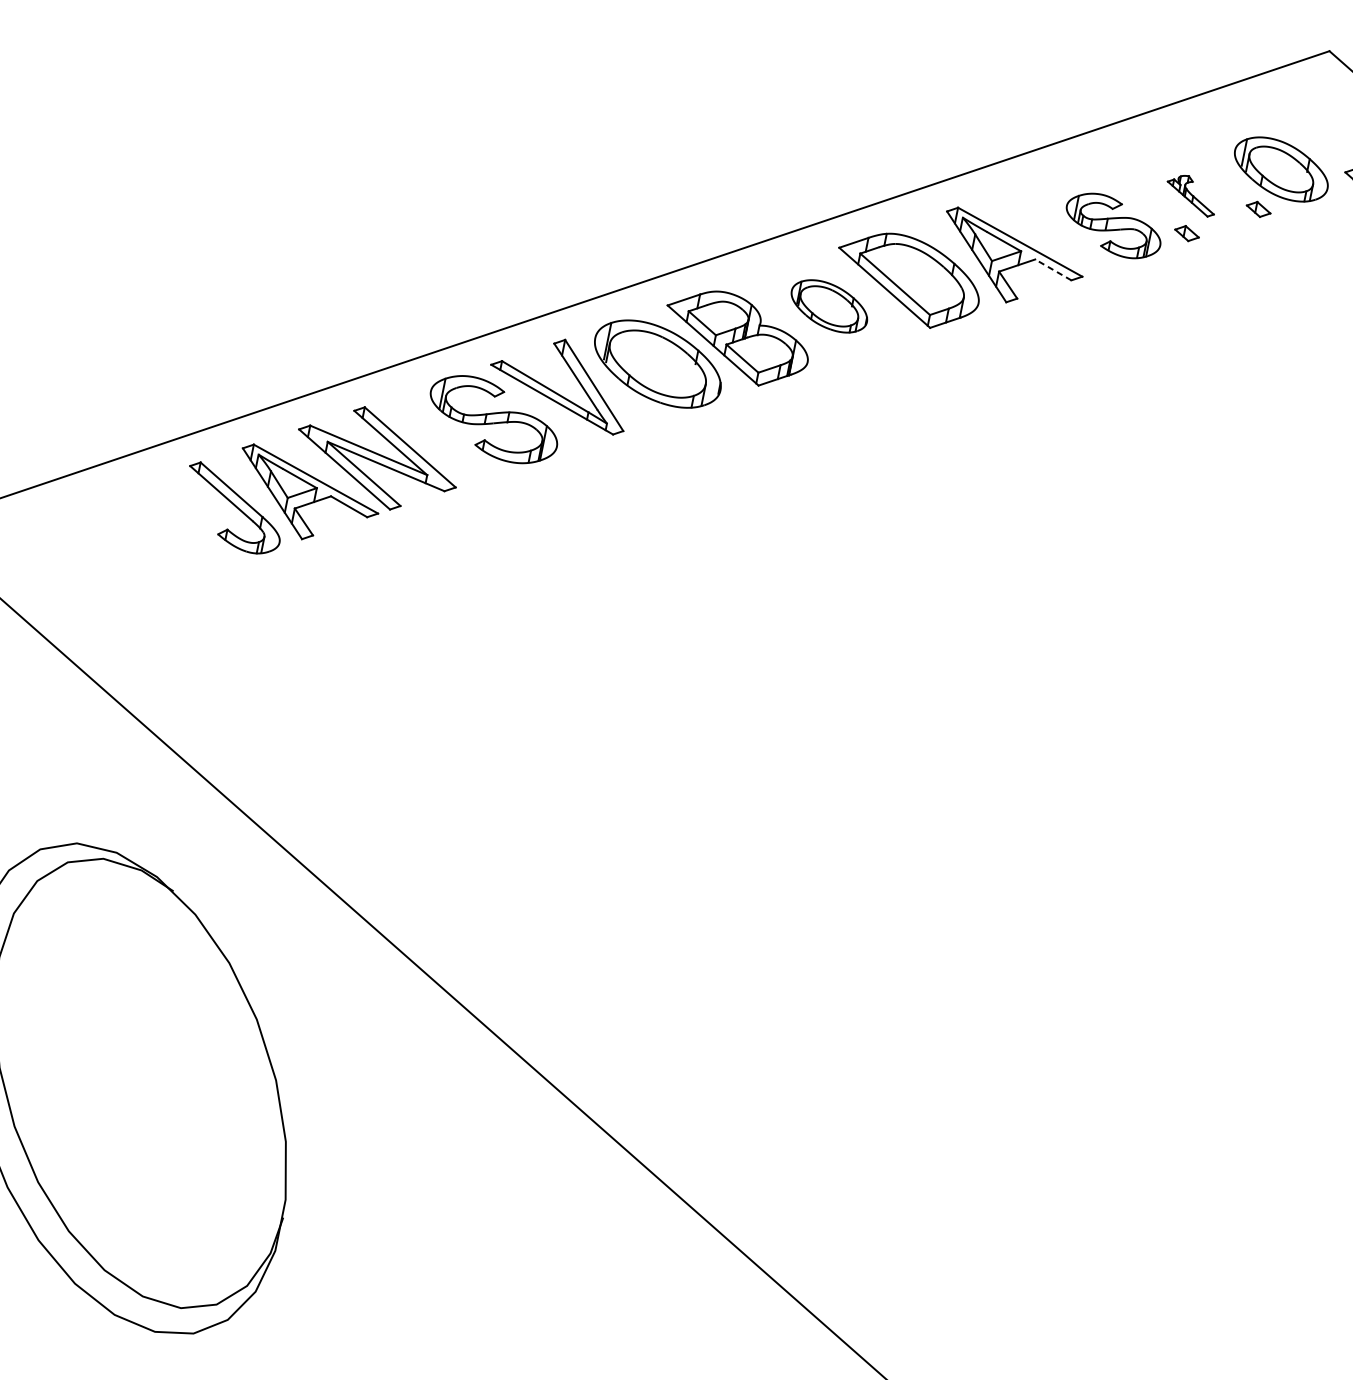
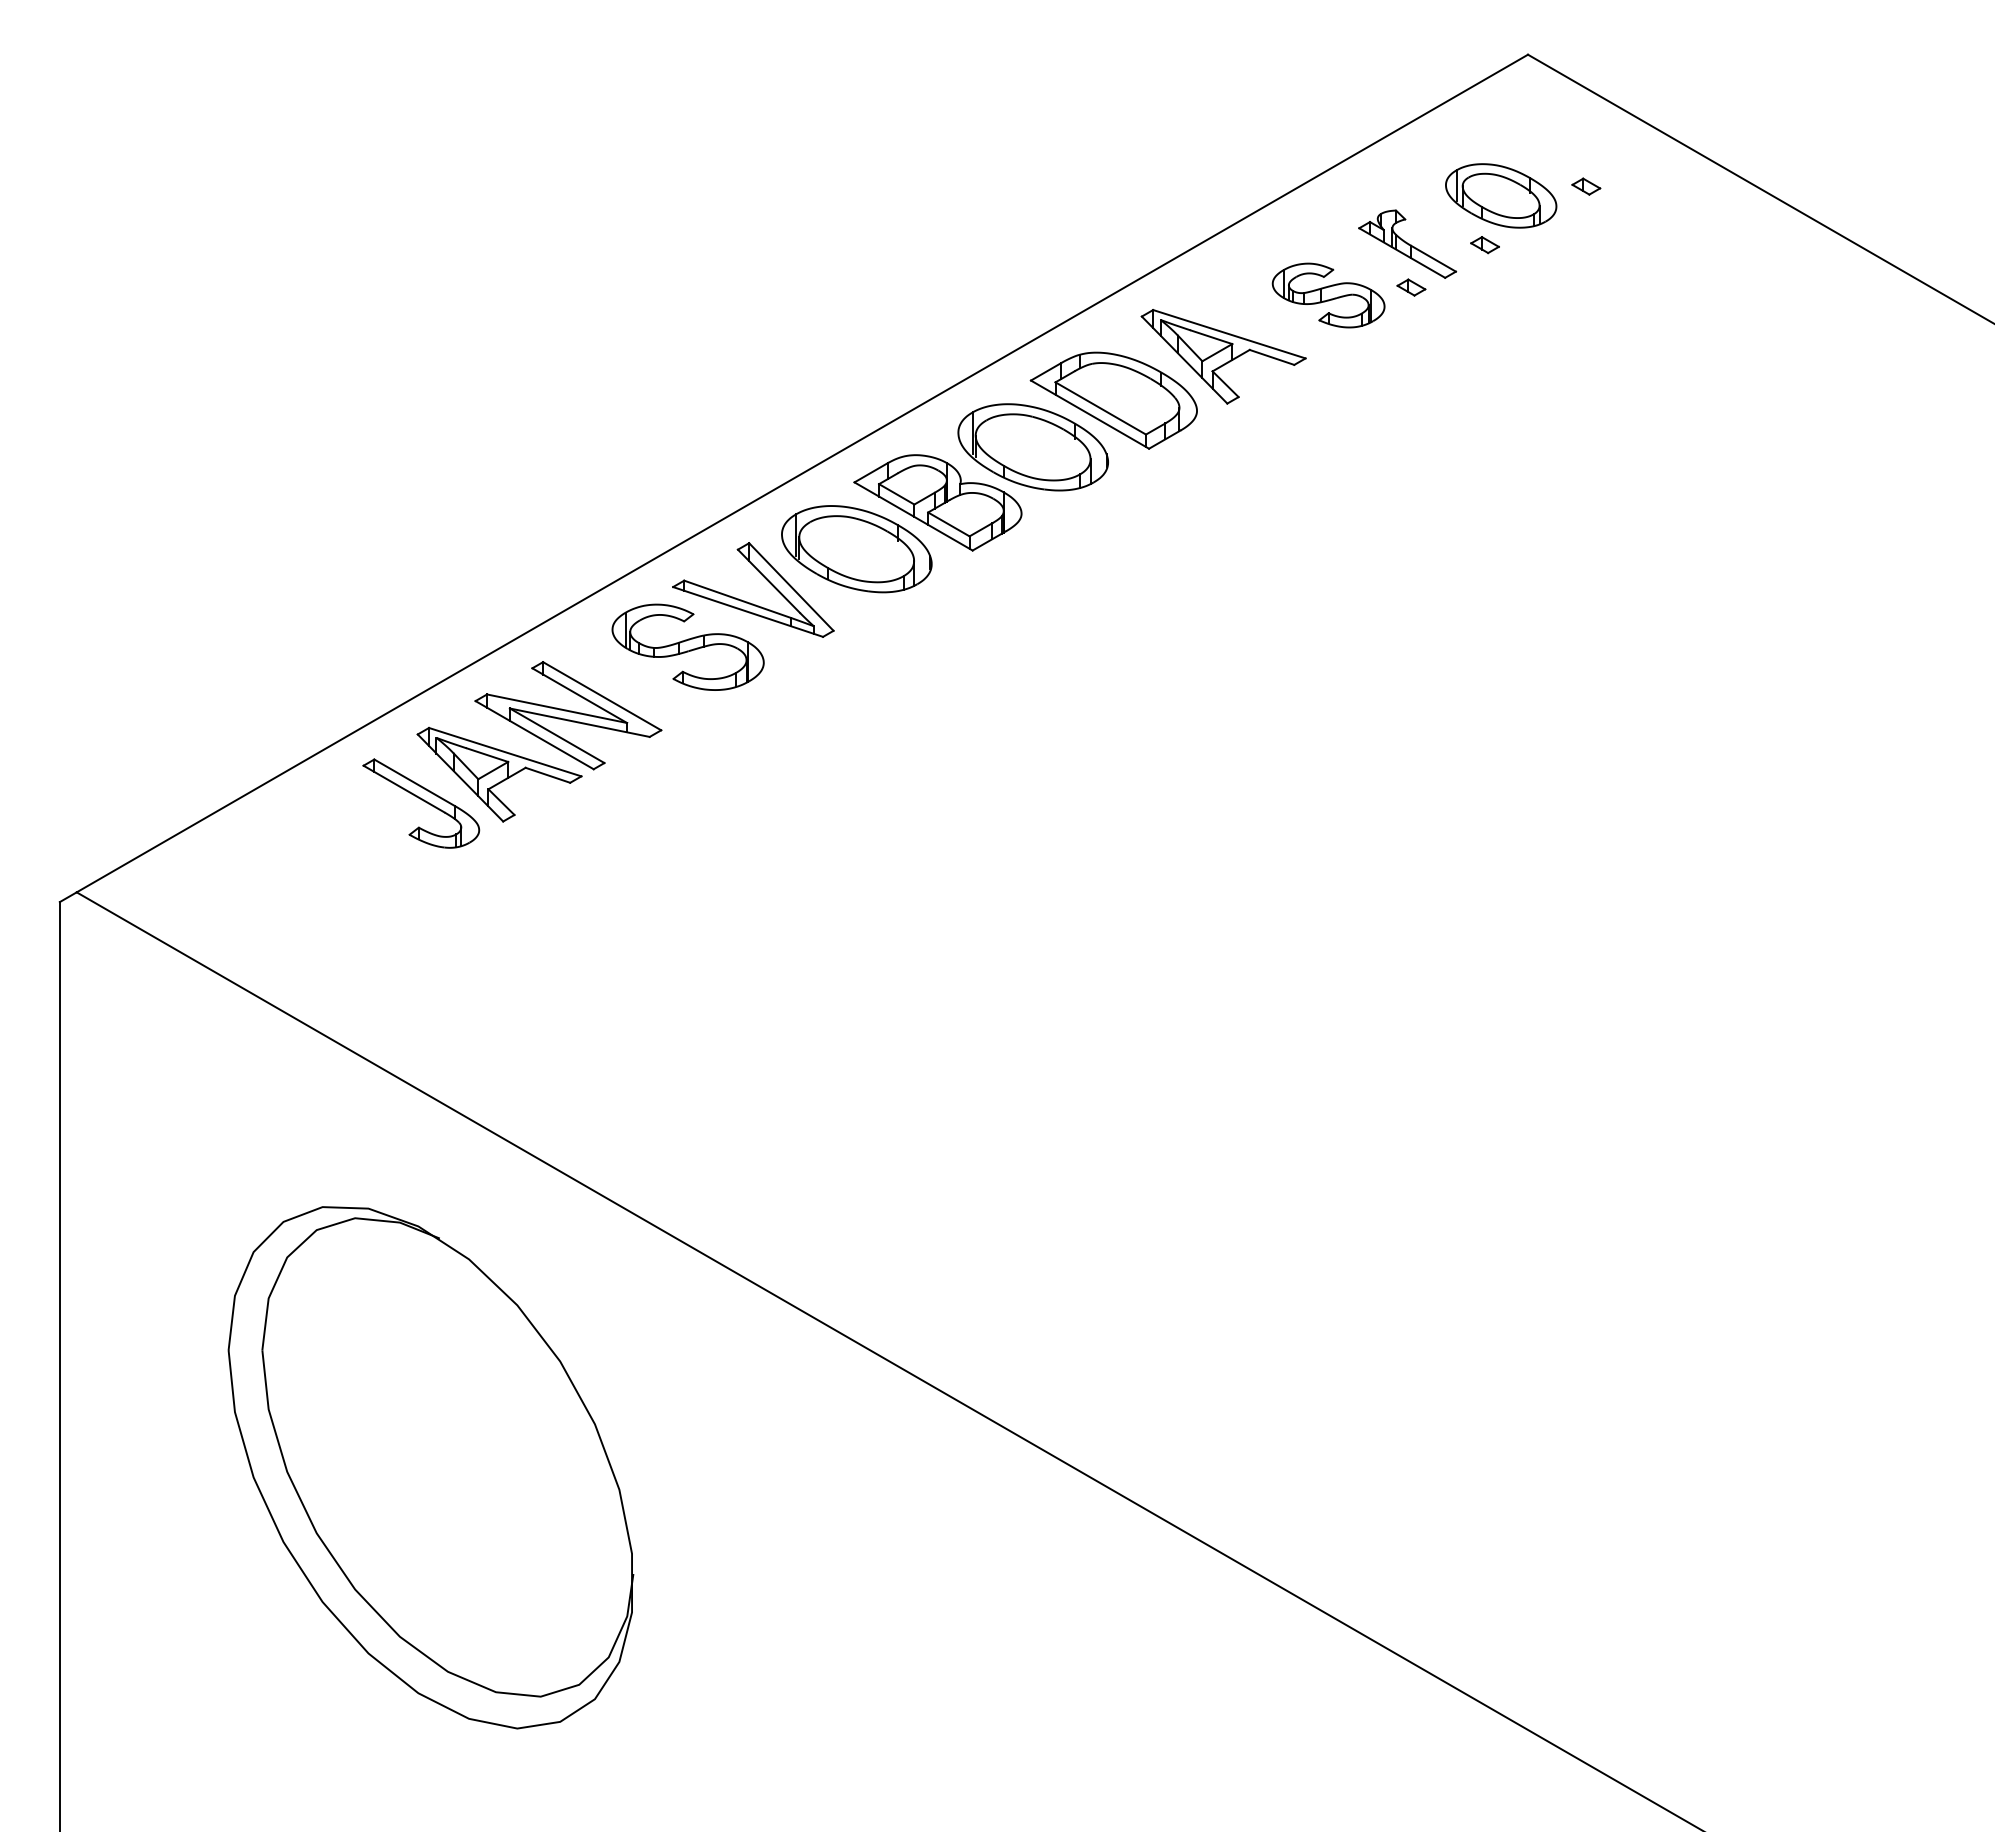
part: (1191, 194) -> (1407, 243), size x1.67
line: (1053, 270) -> (1272, 357), dashed -> solid
part: (828, 306) -> (1032, 447), size x1.67

